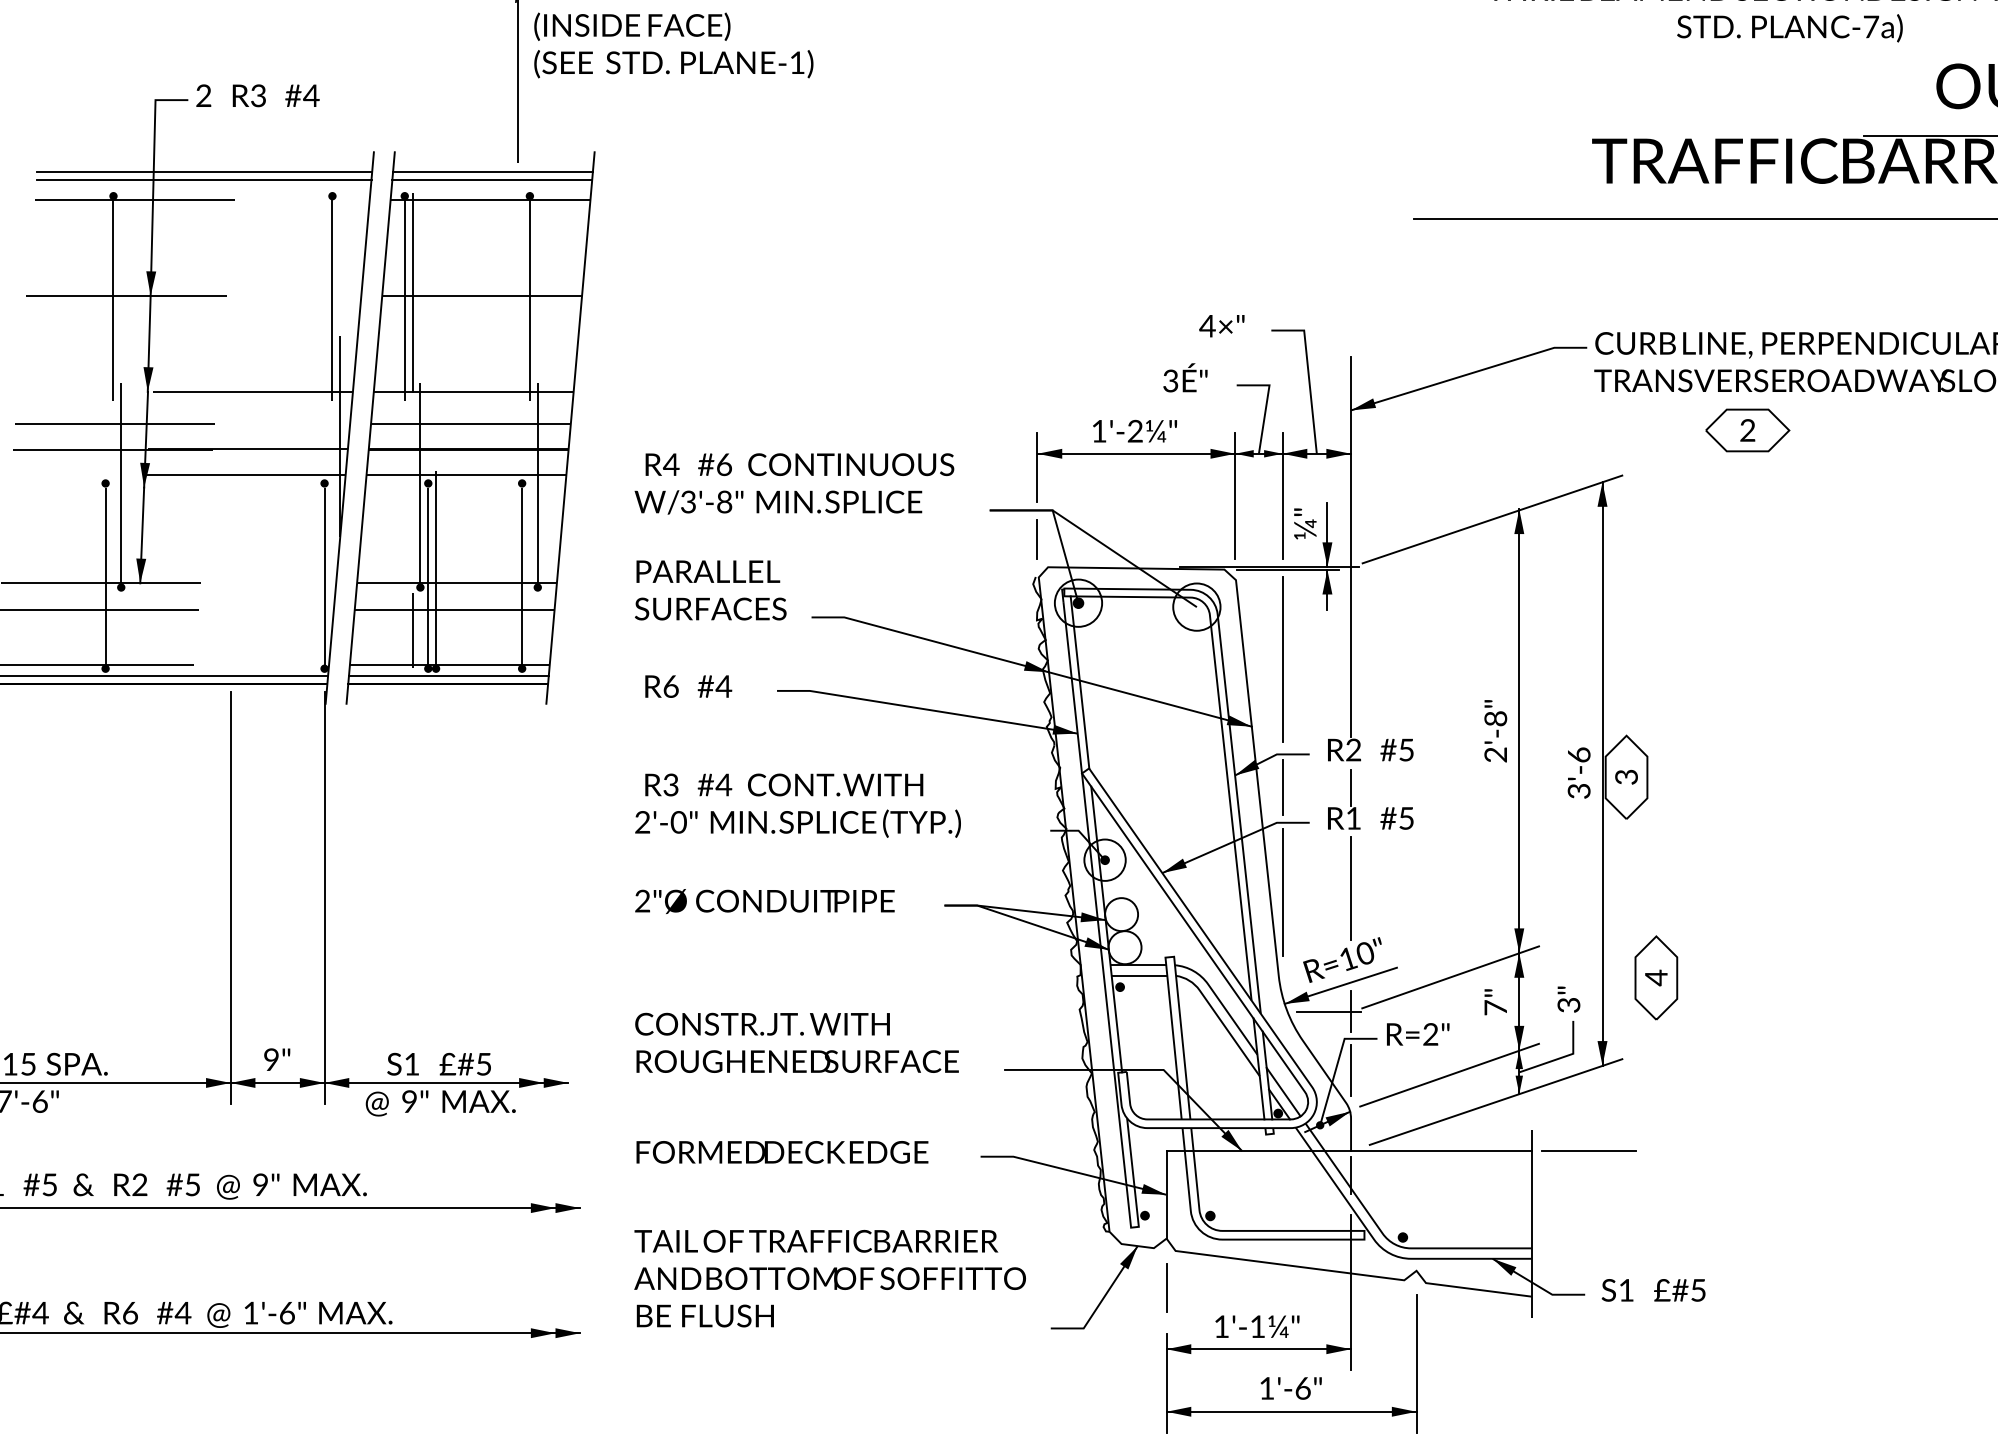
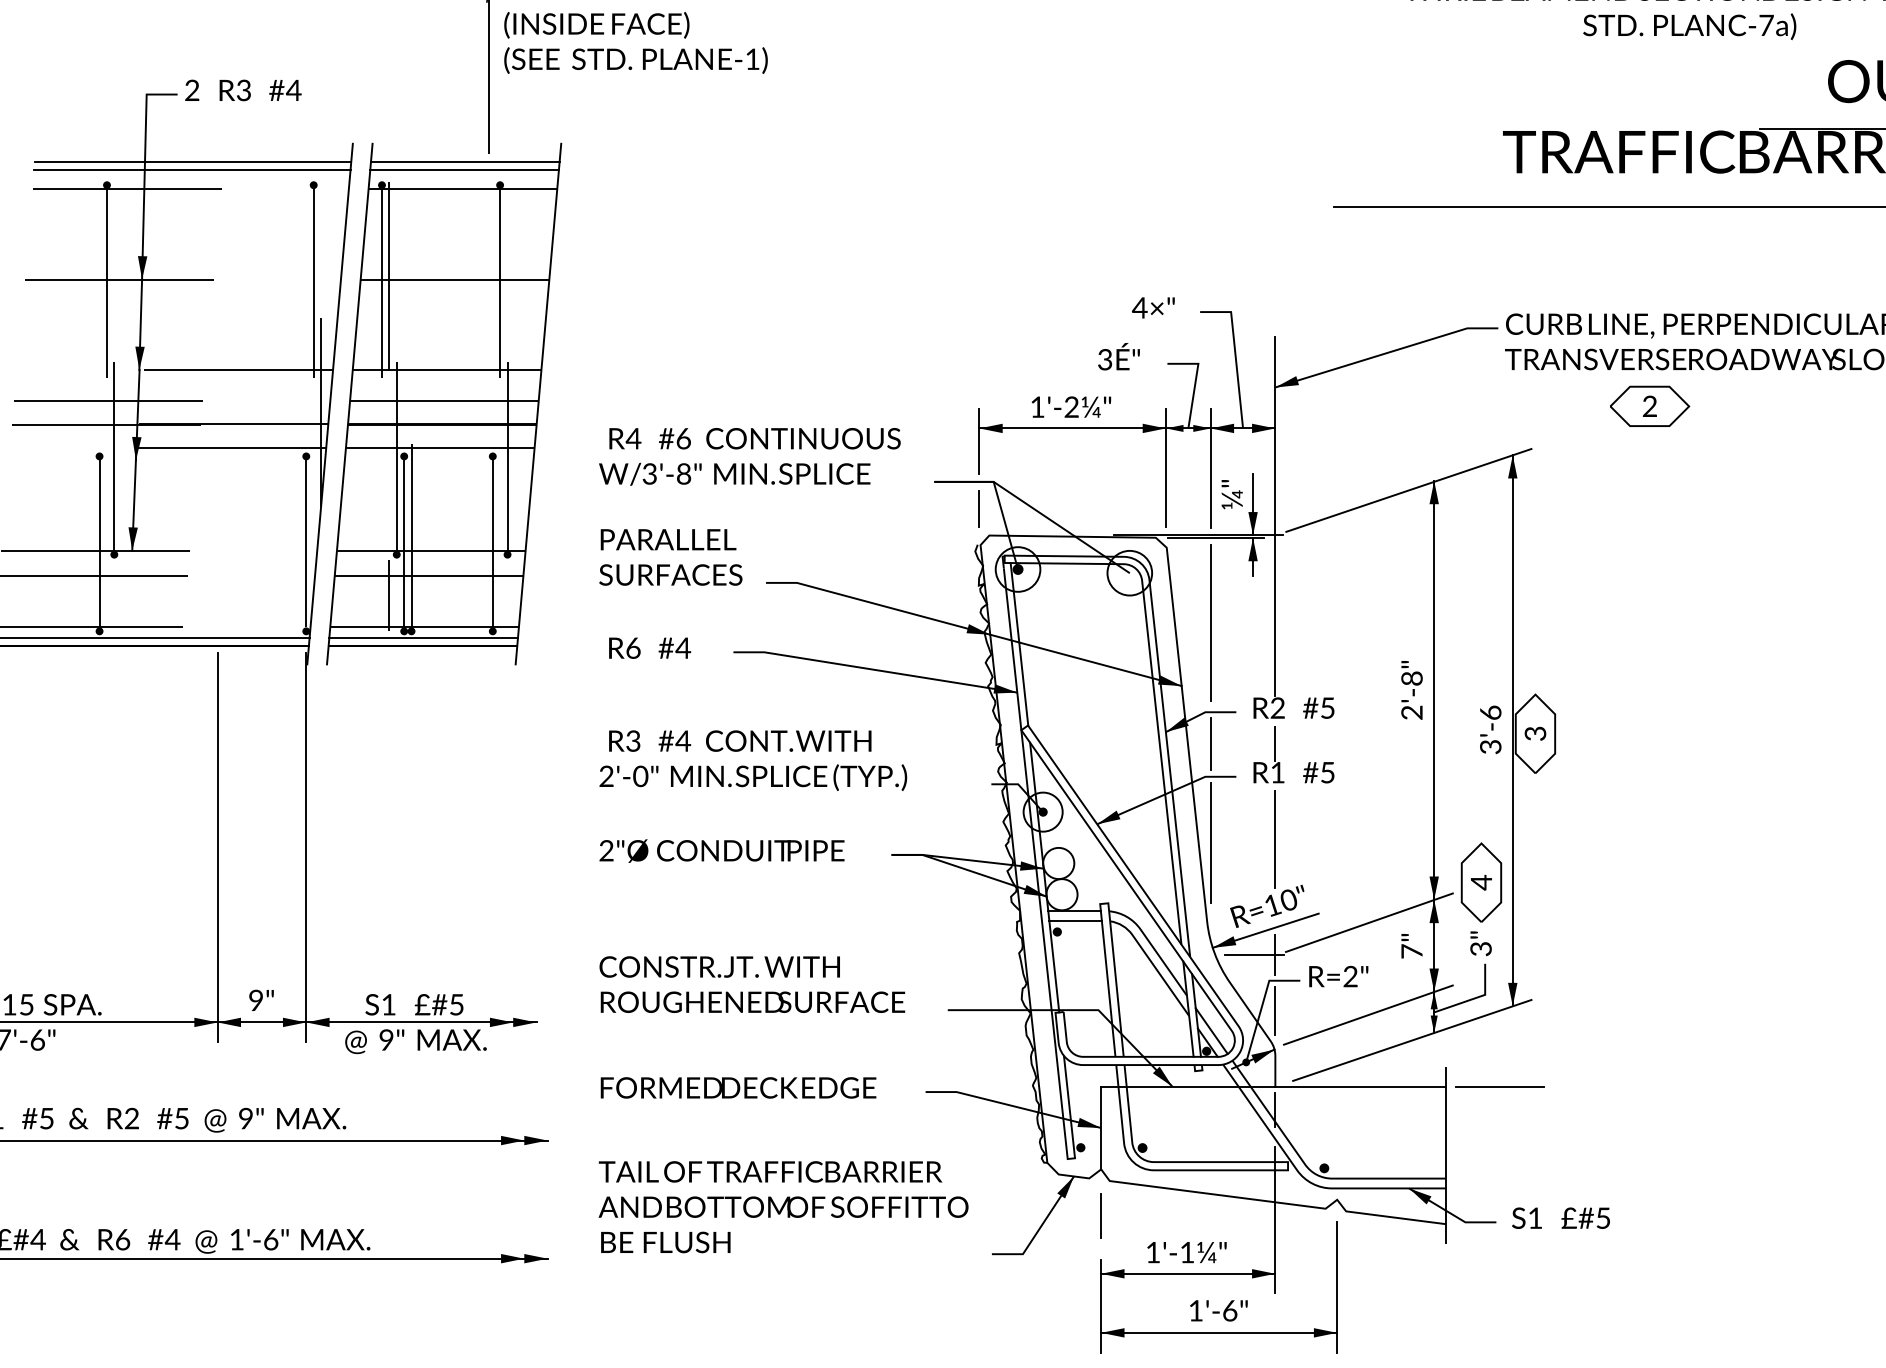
part: (1656, 977) -> (1481, 882), moved

